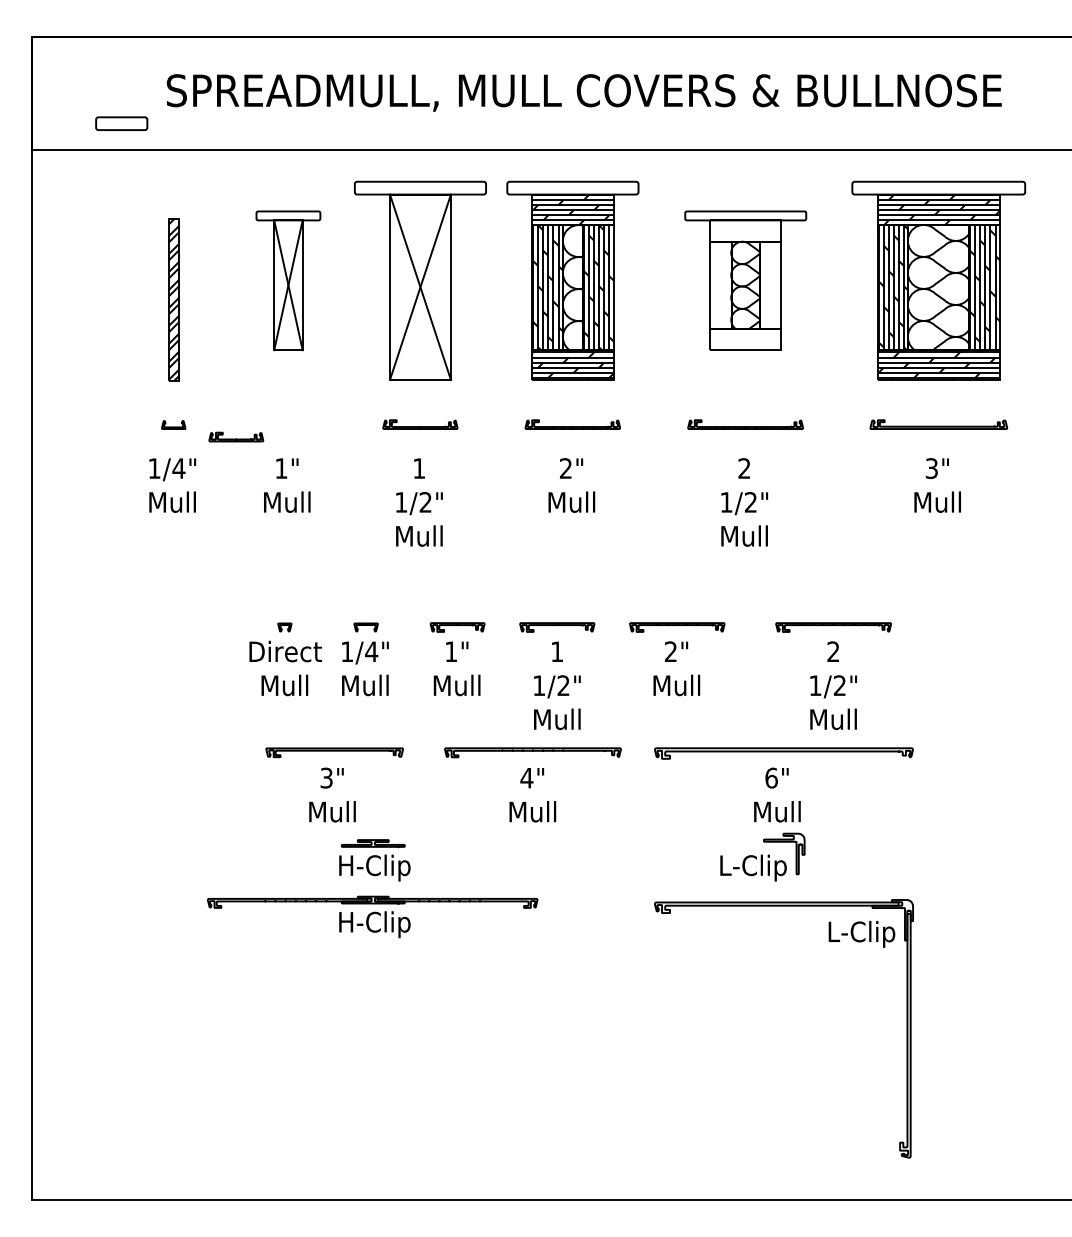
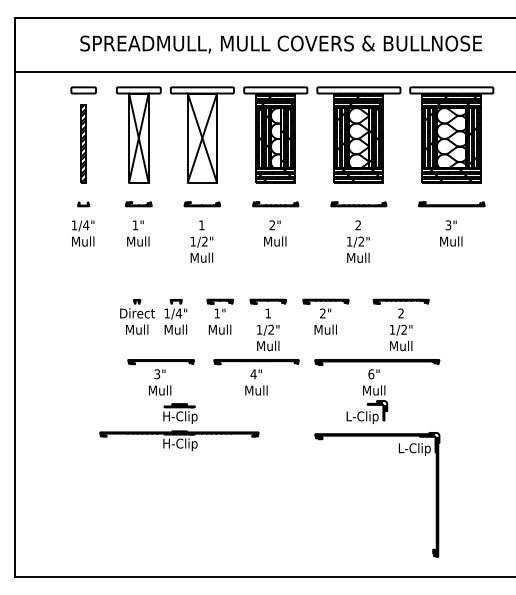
part: (121, 123) -> (83, 90), moved
part: (287, 279) -> (138, 134), size x1.43
part: (744, 279) -> (358, 134), size x1.43
part: (235, 437) -> (138, 204), moved

